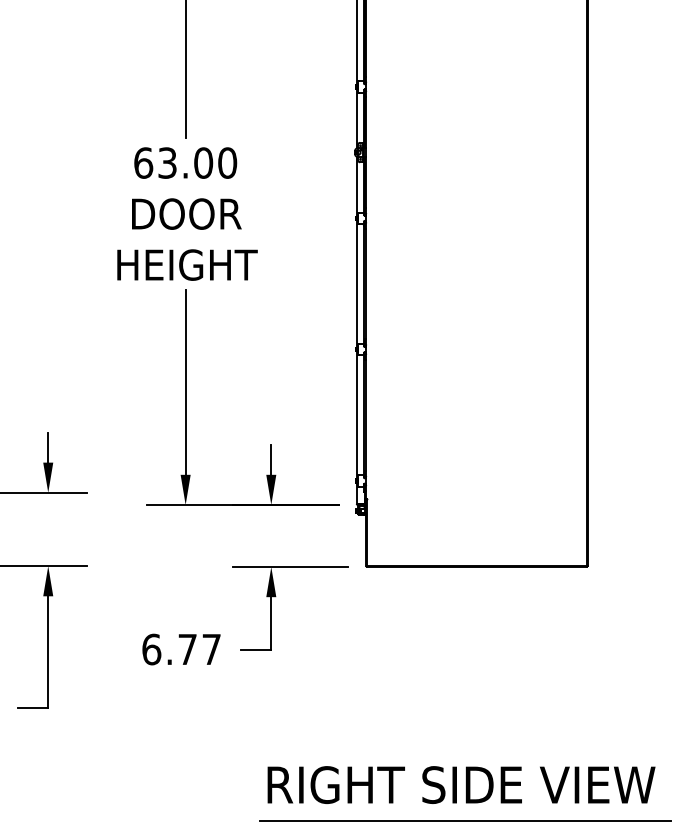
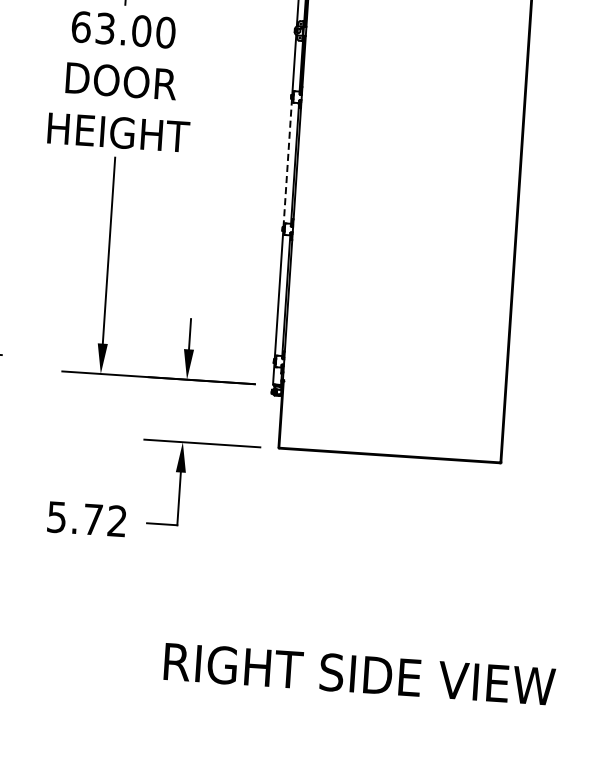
line: (356, 283) -> (287, 162), solid -> dashed
text: (181, 649) -> (86, 519), 6.77 -> 5.72
line: (464, 821) -> (360, 711), removed

